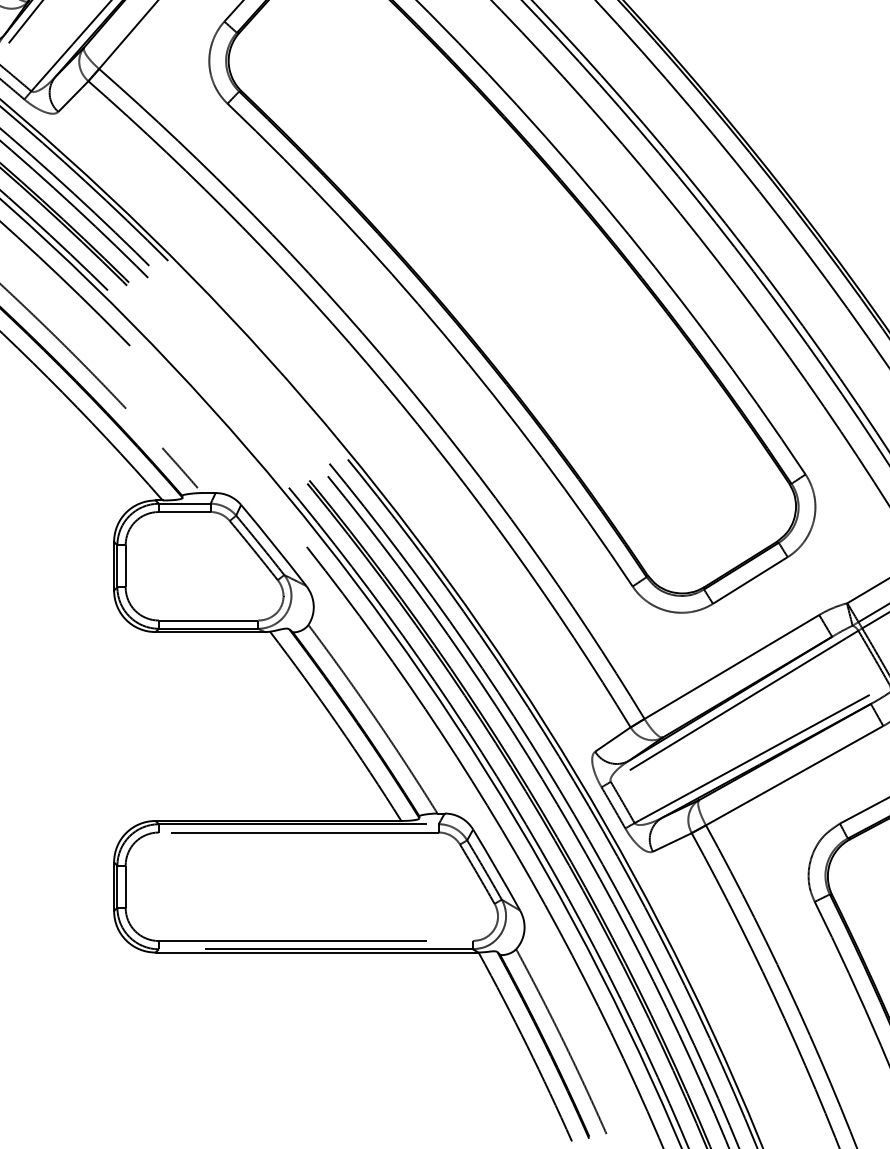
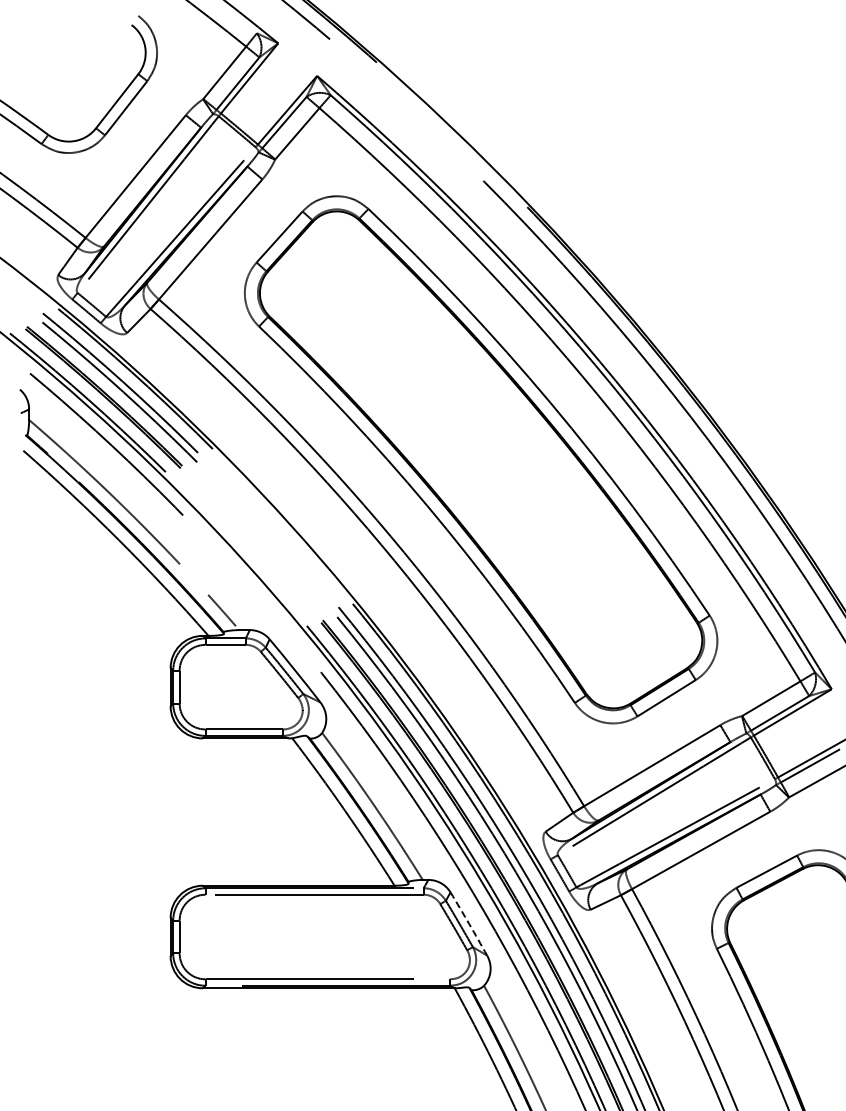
arc: (497, 869) -> (469, 923), solid -> dashed

